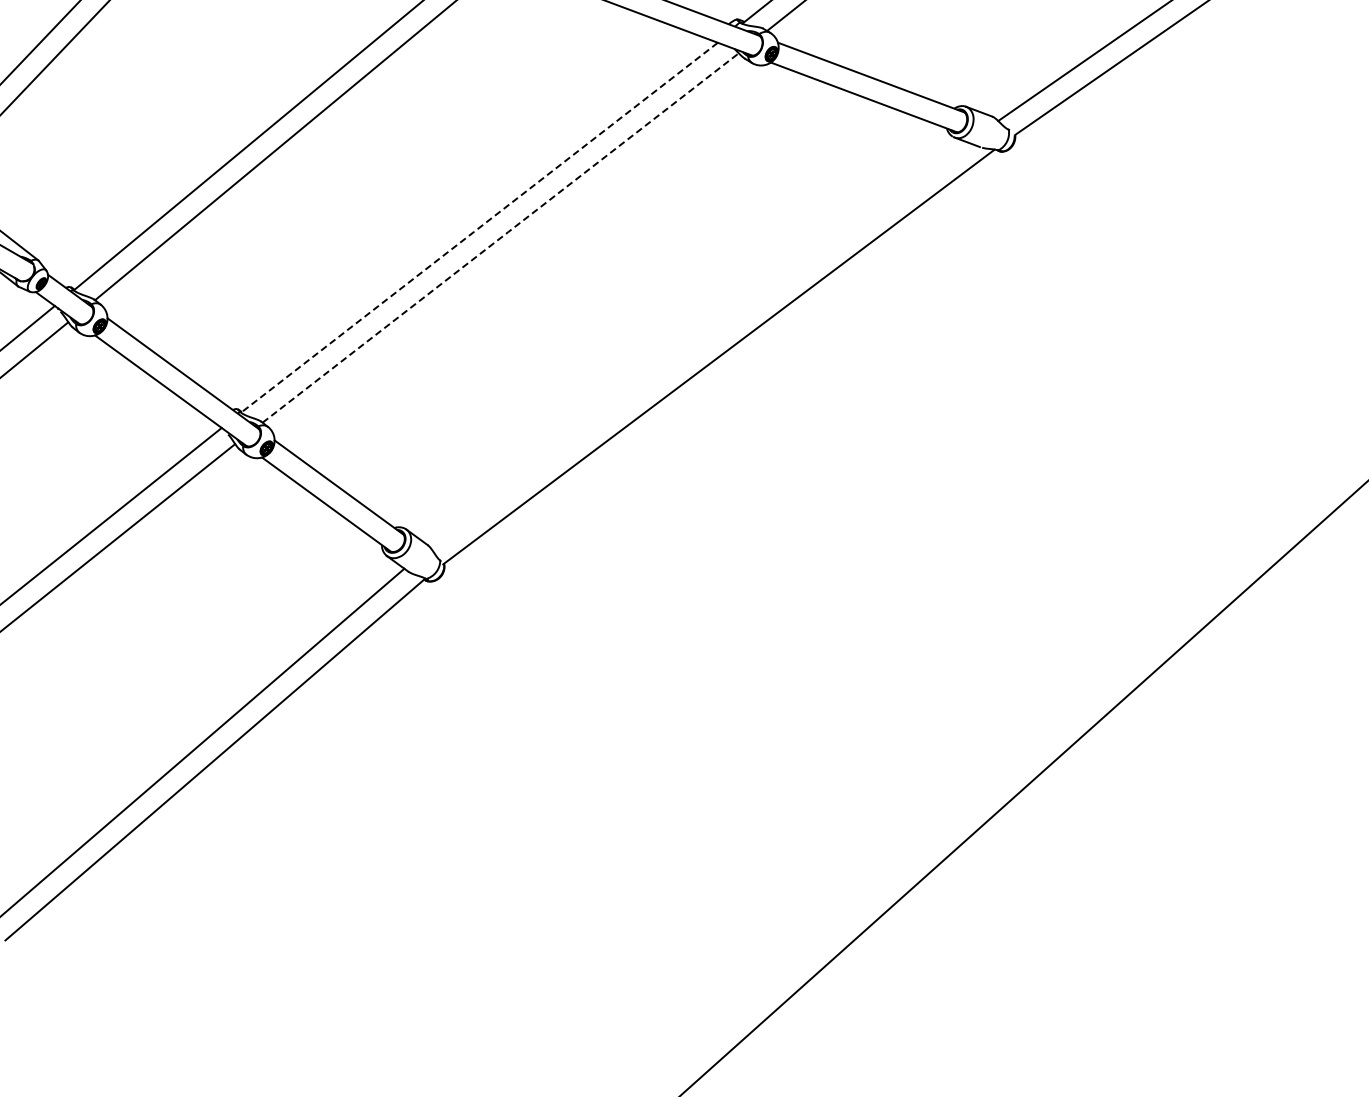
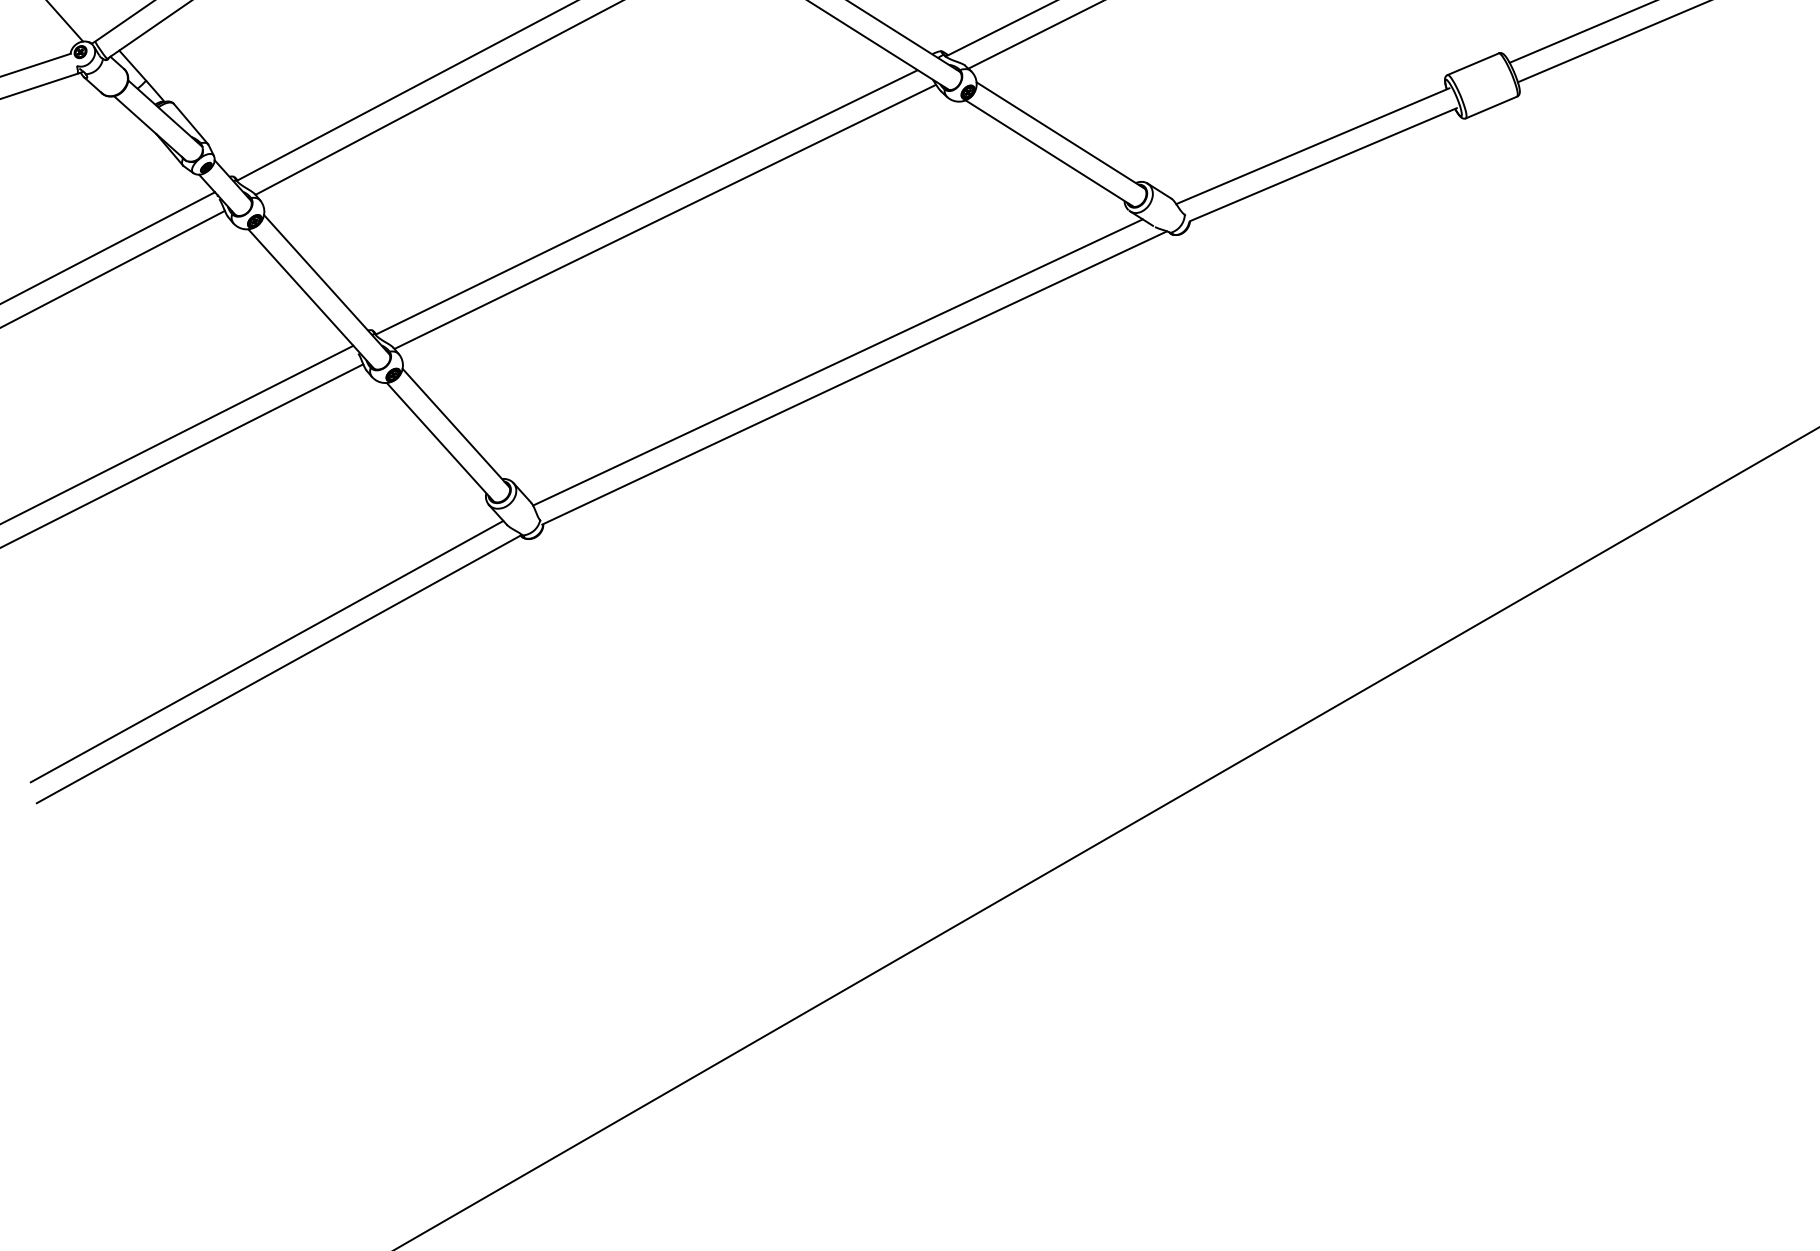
line: (478, 228) -> (645, 203), dashed -> solid
line: (501, 237) -> (666, 216), dashed -> solid
line: (699, 345) -> (837, 362), added

